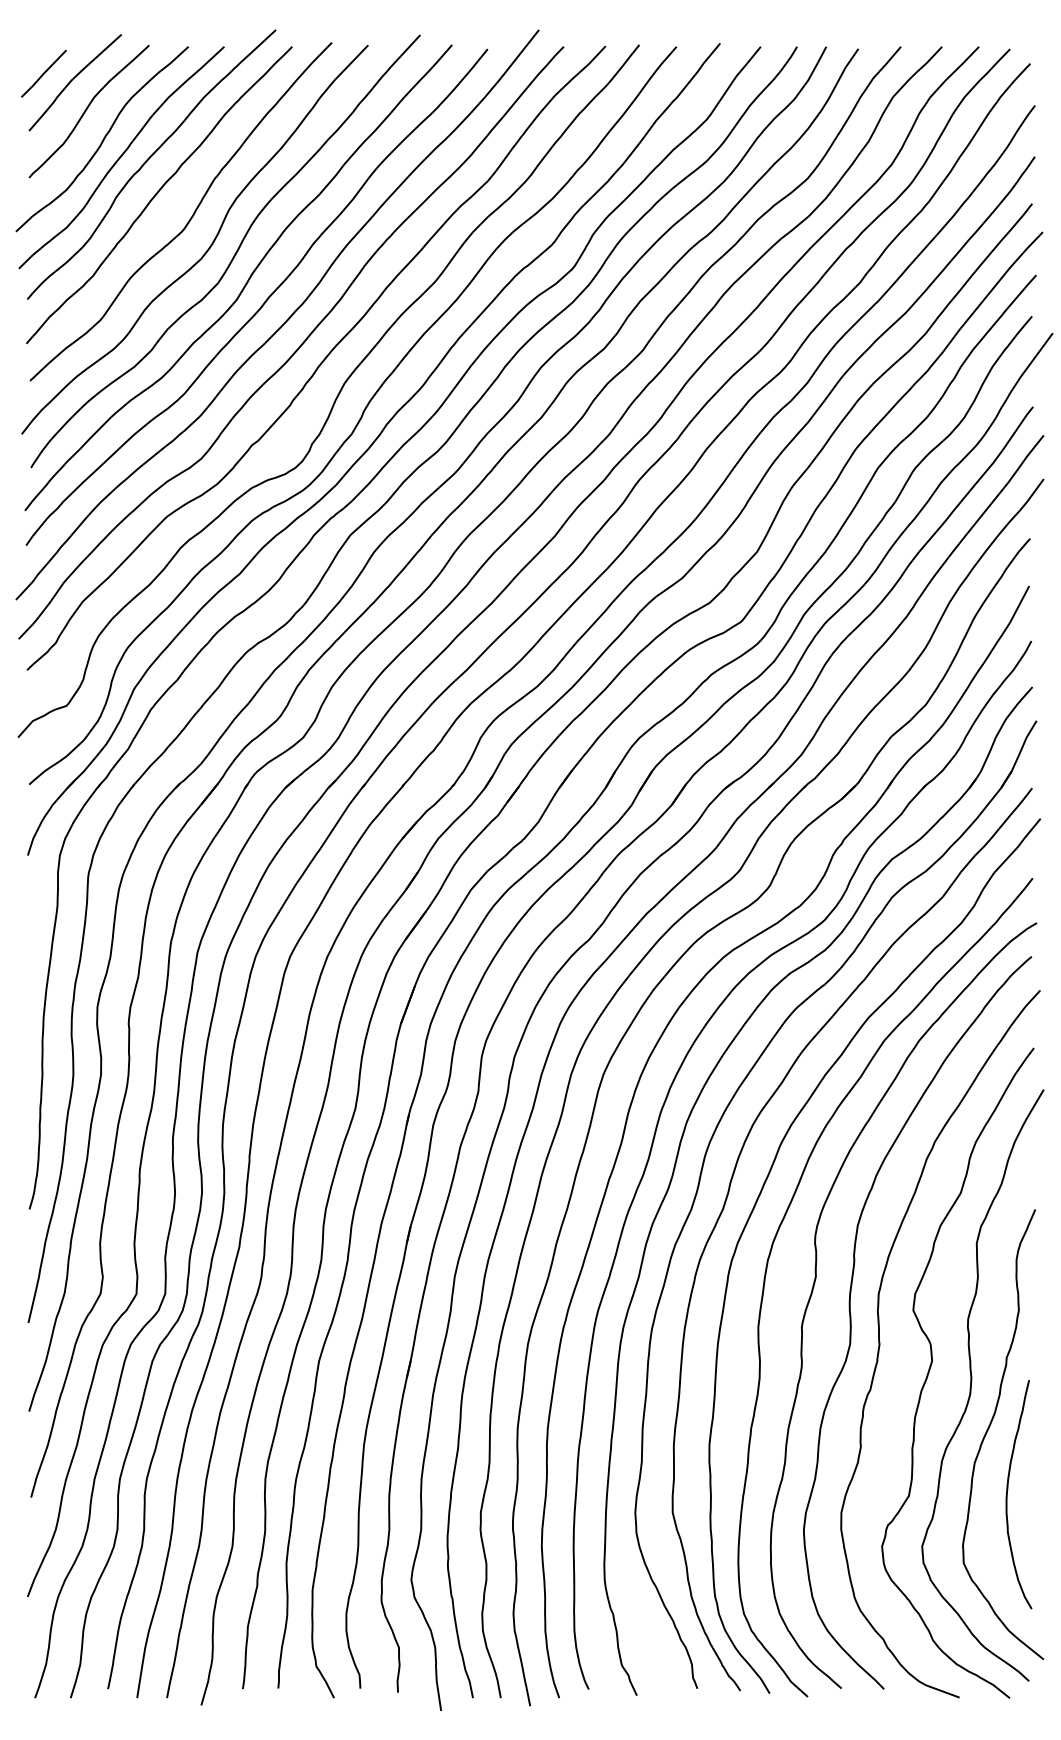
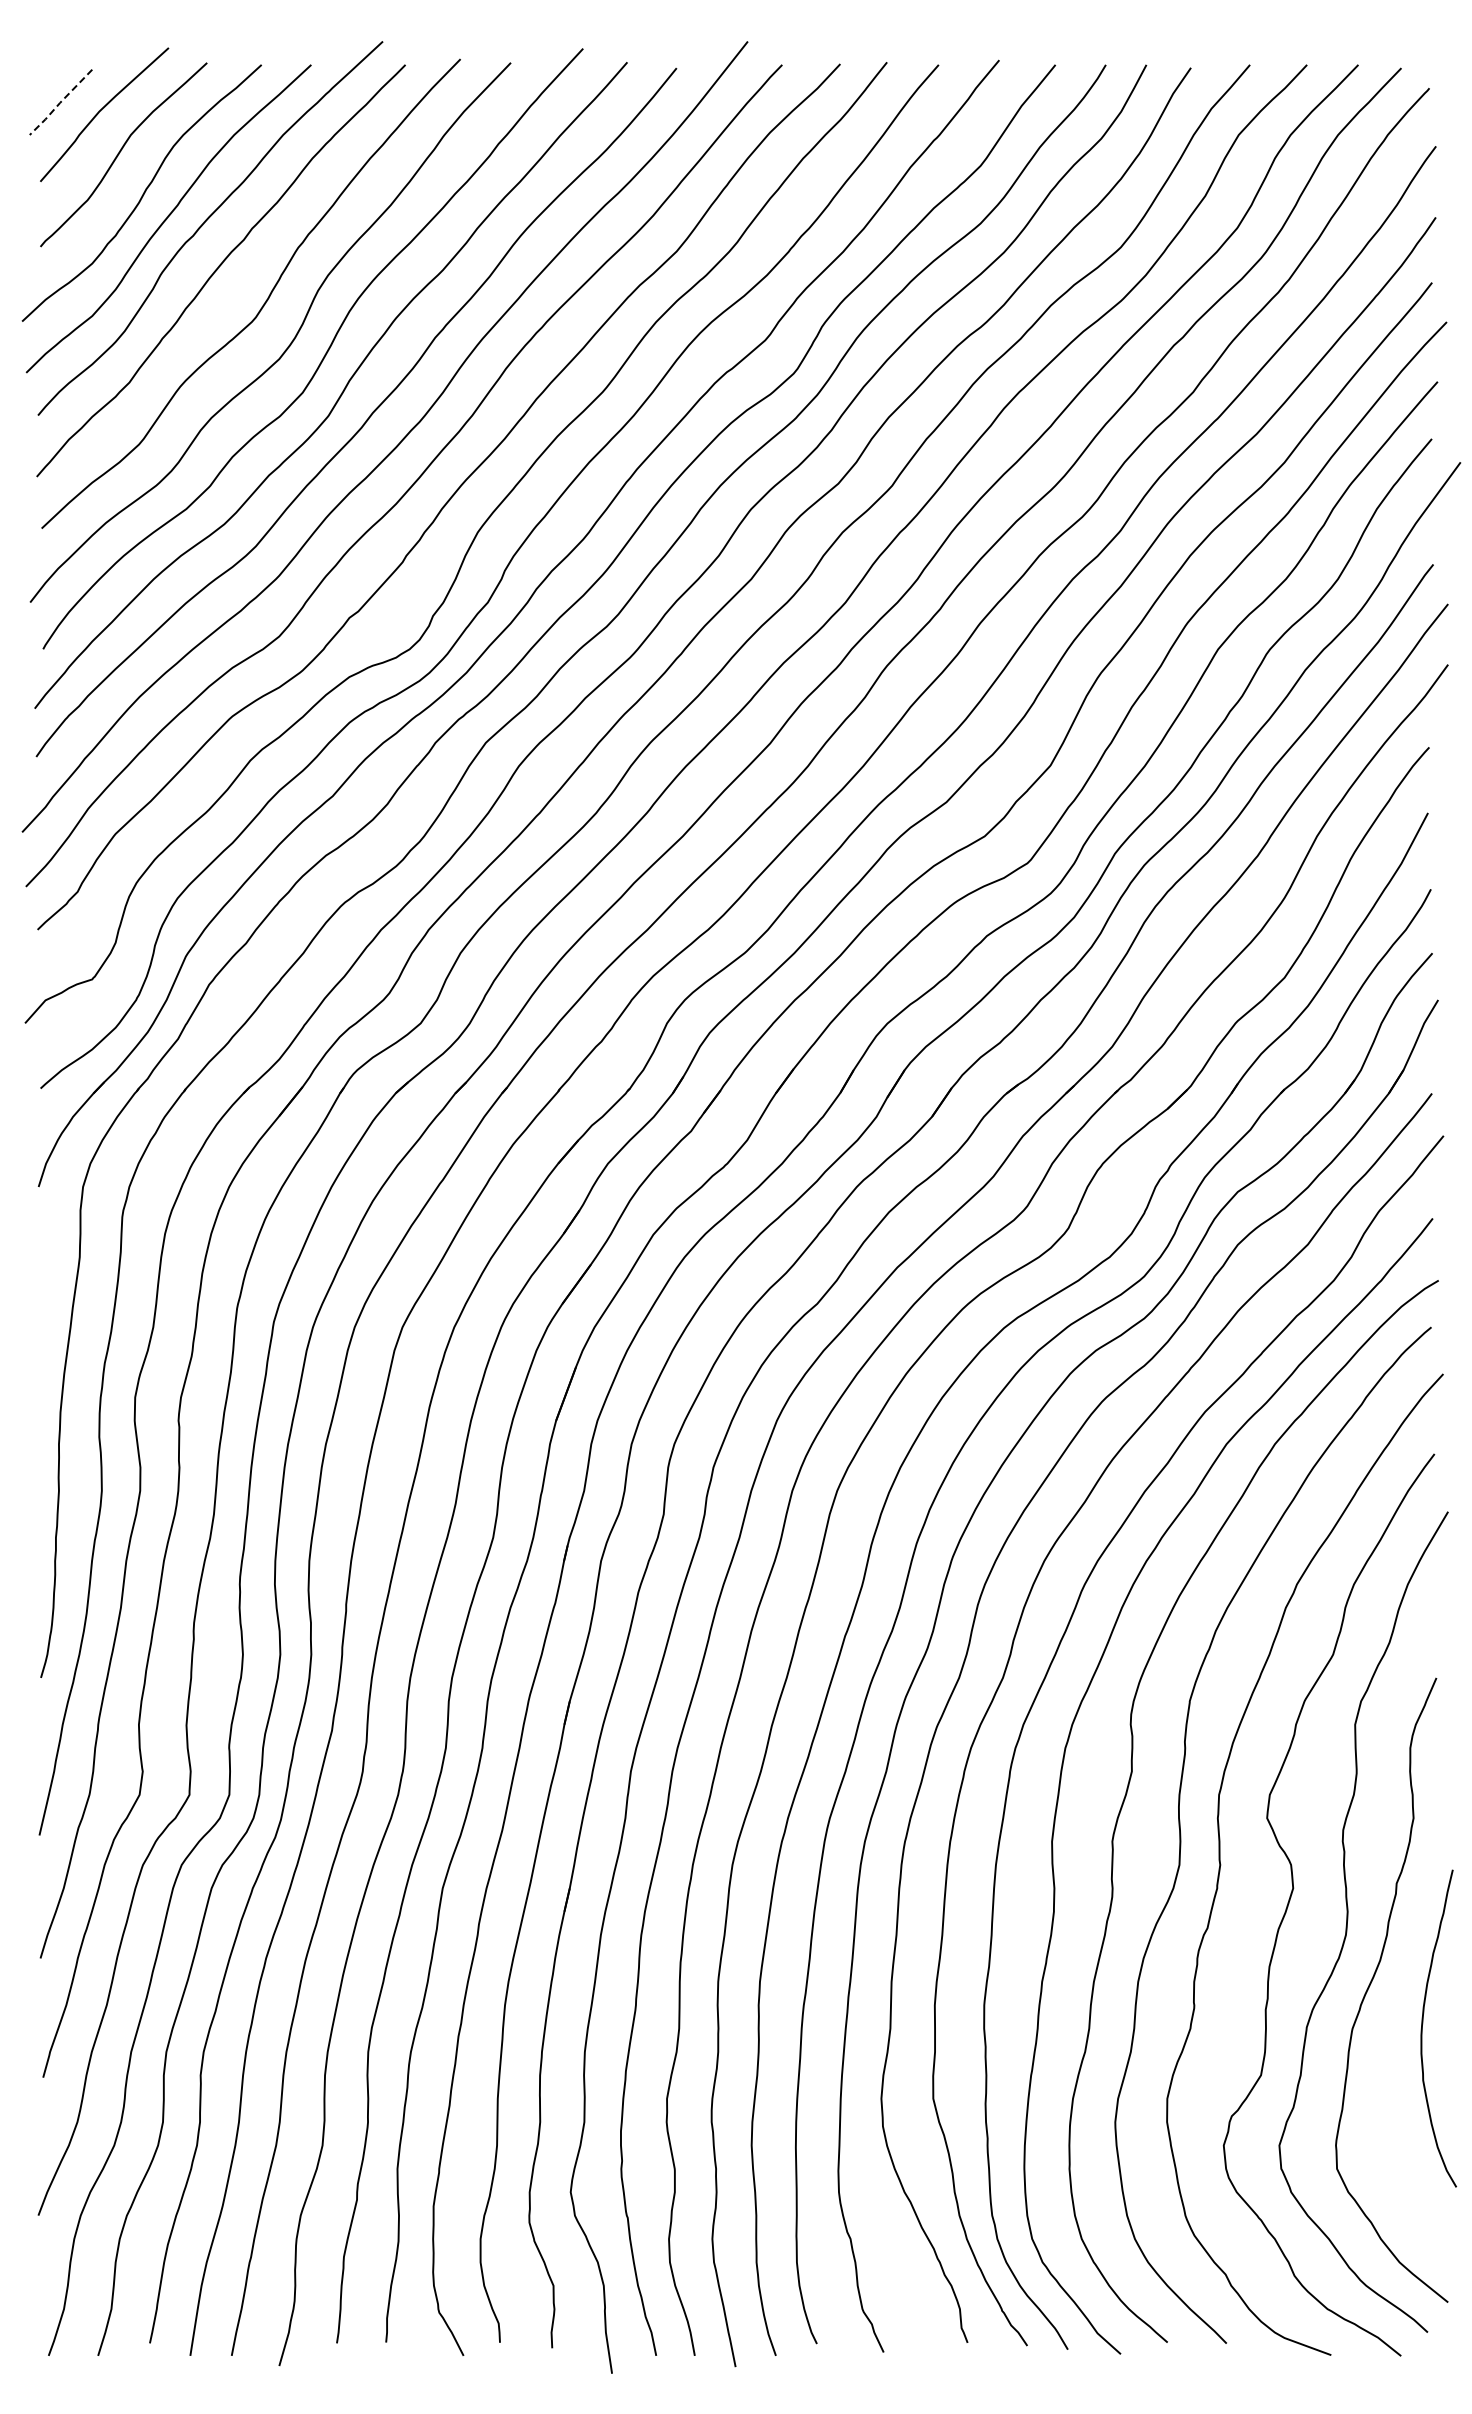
line: (43, 73) -> (60, 102), solid -> dashed
curve: (1008, 1490) -> (1423, 2023), moved

